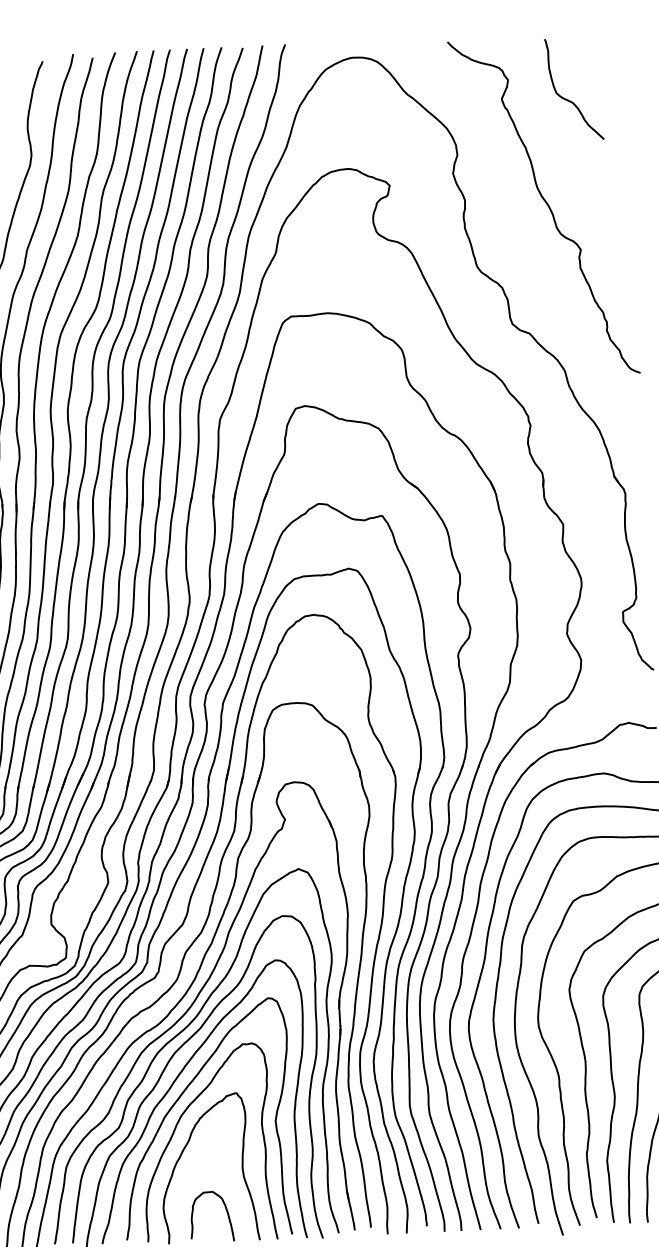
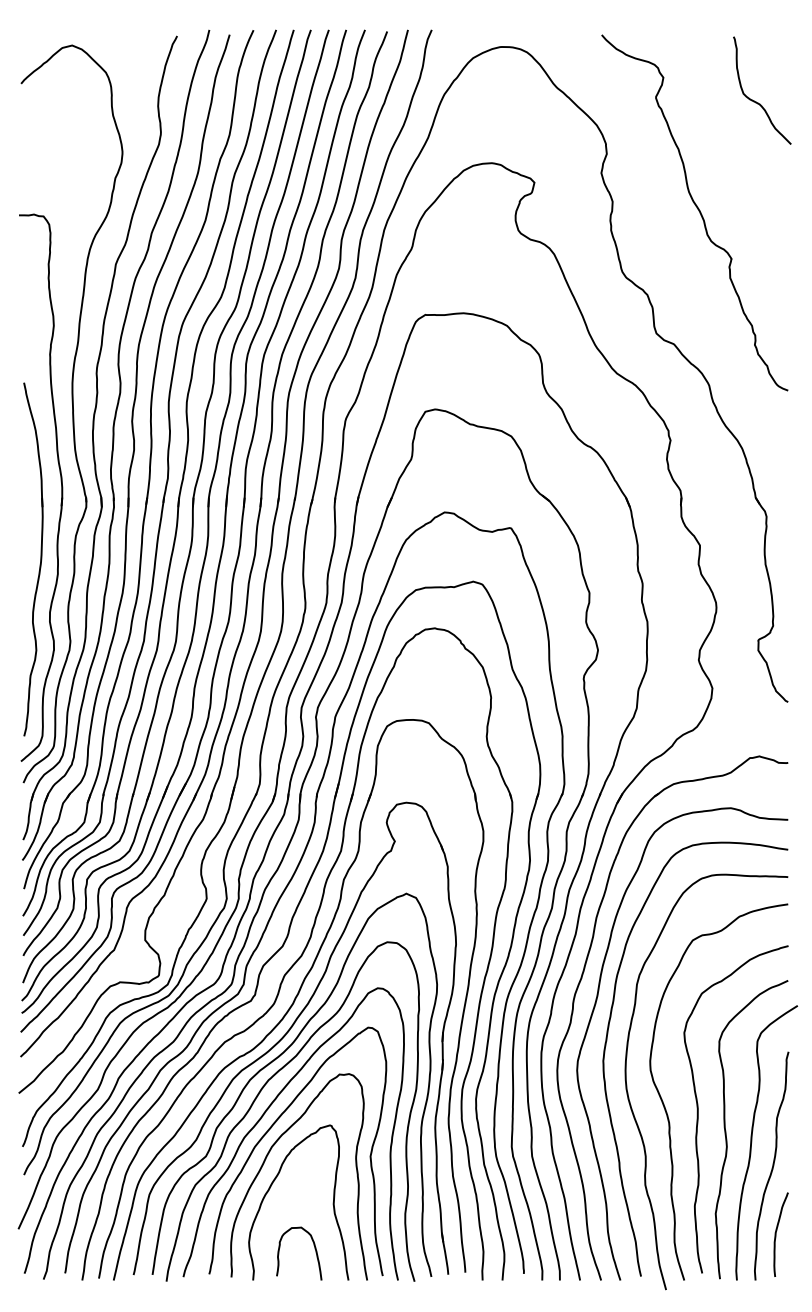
curve: (569, 99) -> (756, 101), moved

